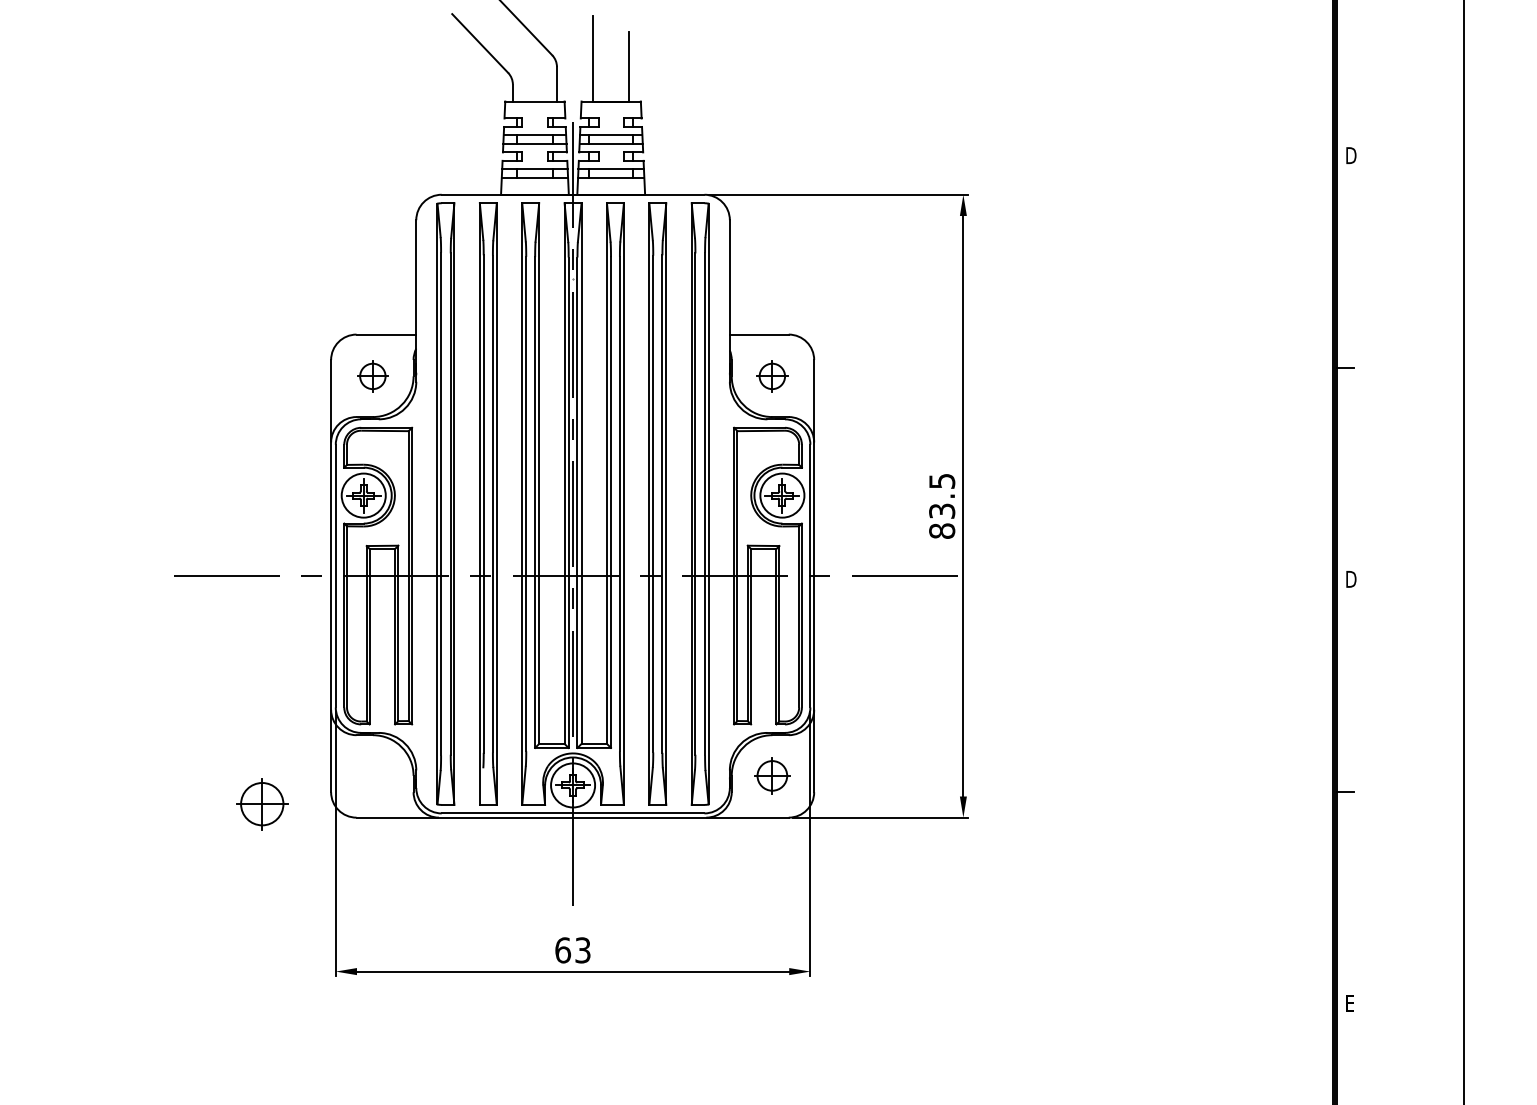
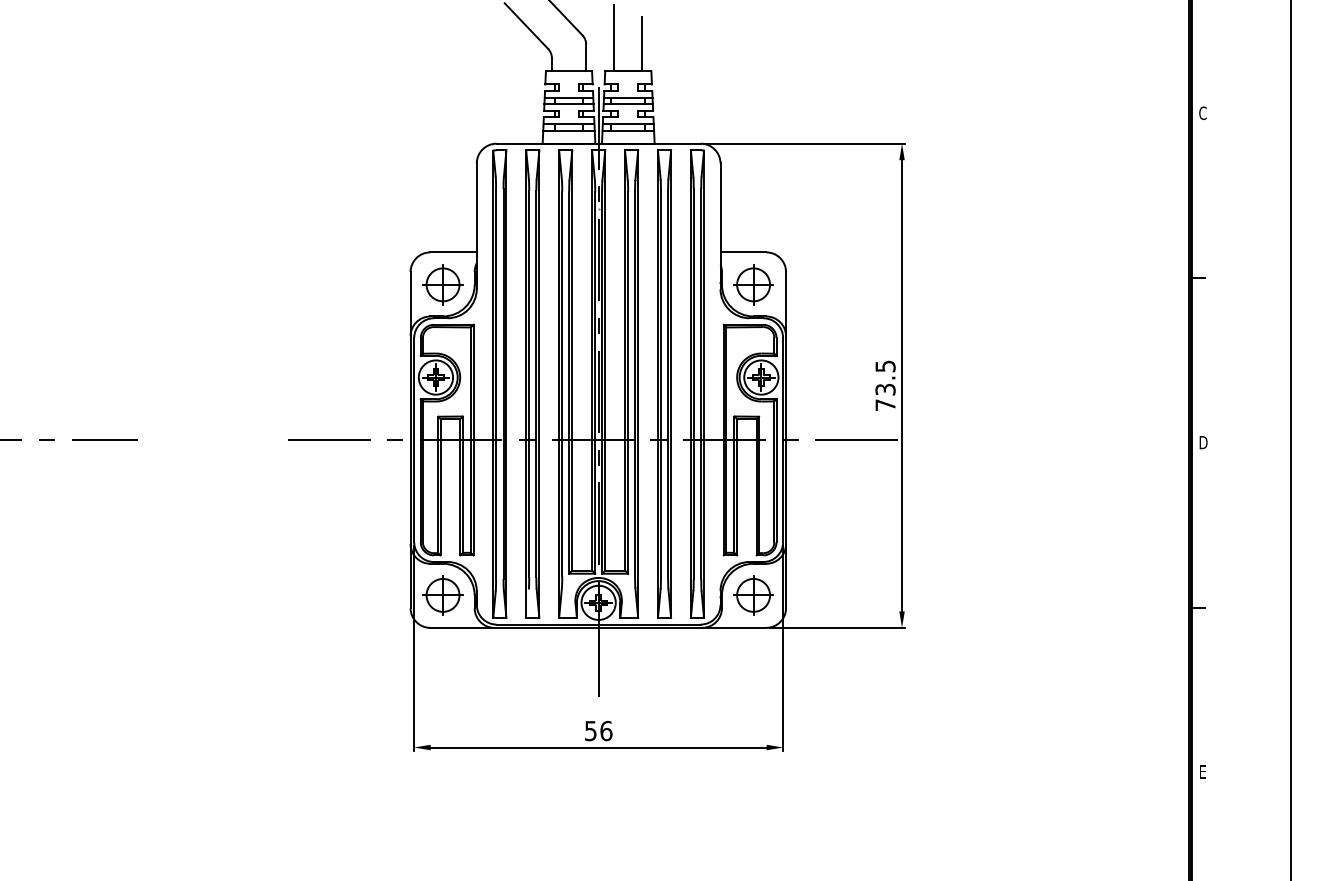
text: (1351, 155) -> (1203, 113), D -> C
part: (372, 375) -> (442, 284), size x1.67
part: (772, 375) -> (753, 284), size x1.67
text: (942, 531) -> (885, 405), 83.5 -> 73.5
part: (772, 776) -> (753, 595), size x1.43
part: (261, 804) -> (442, 595), moved
text: (572, 949) -> (598, 730), 63 -> 56

